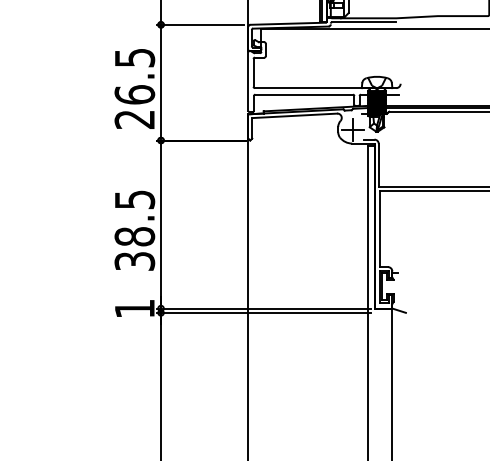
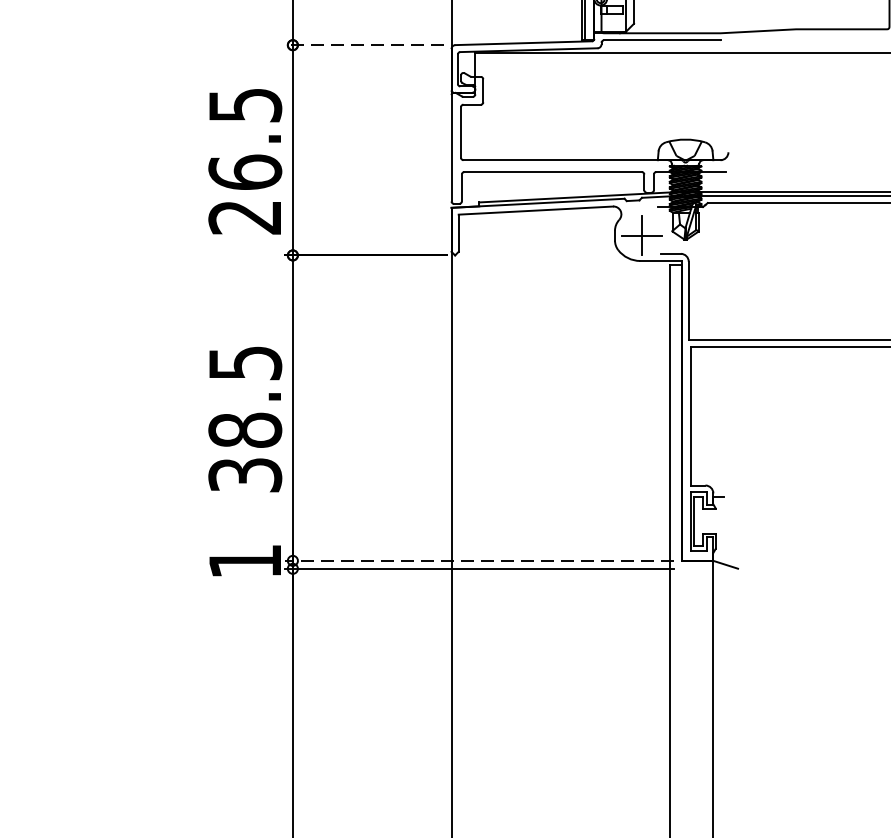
line: (200, 24) -> (364, 44), solid -> dashed
line: (263, 308) -> (479, 560), solid -> dashed

